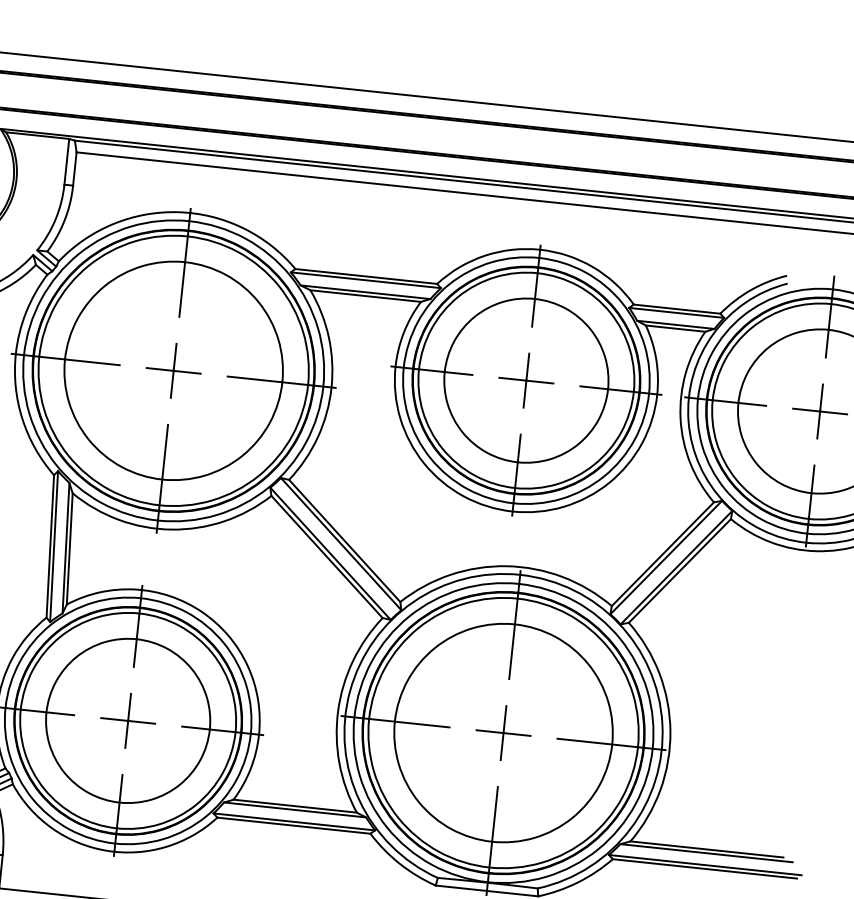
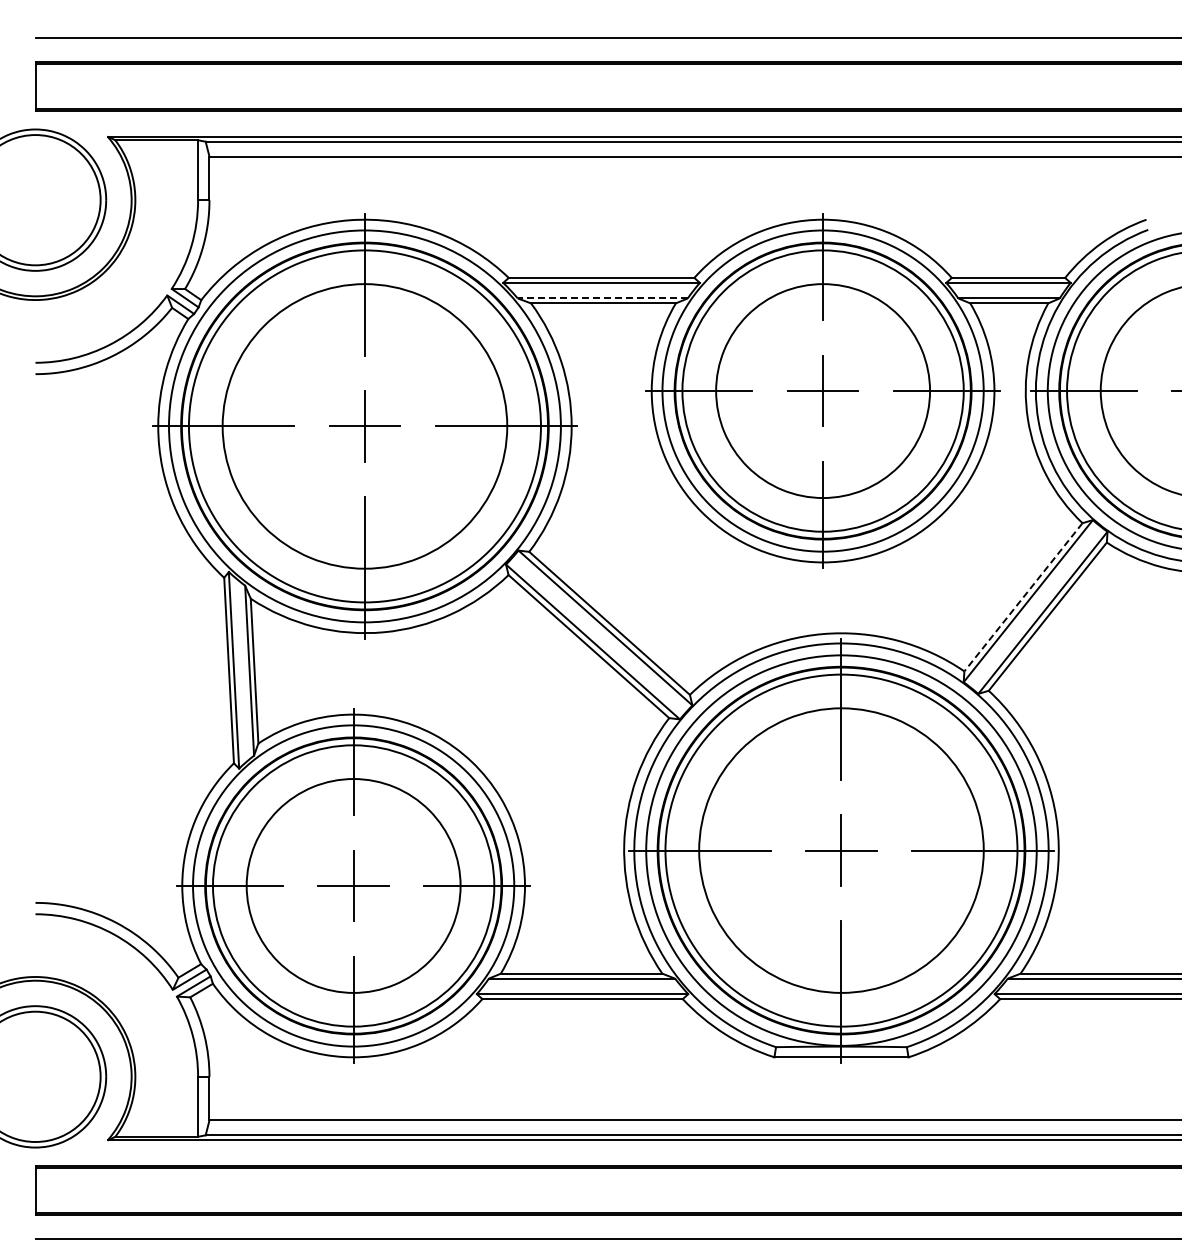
line: (365, 292) -> (602, 298), solid -> dashed
line: (662, 554) -> (1023, 597), solid -> dashed

